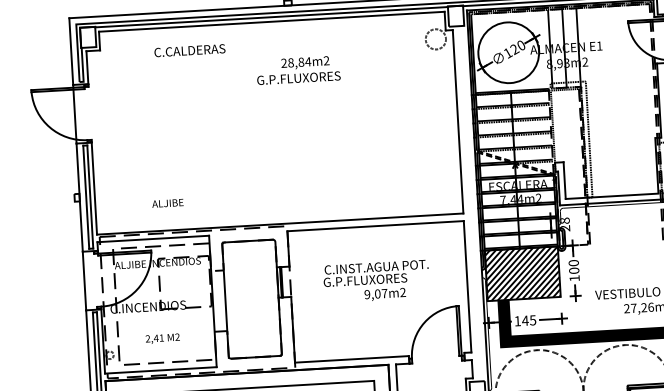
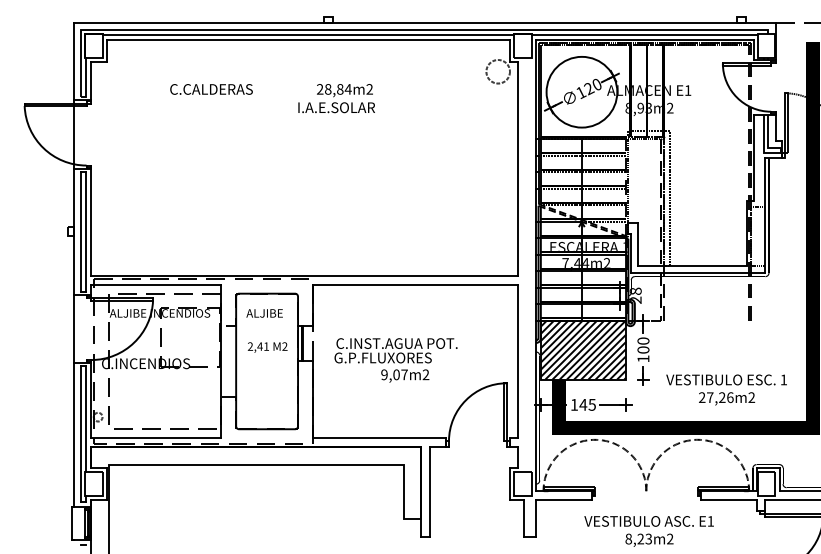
text: (189, 50) -> (211, 89), moved
text: (298, 78) -> (335, 107), G.P.FLUXORES -> I.A.E.SOLAR
text: (167, 203) -> (264, 313), moved
text: (376, 281) -> (395, 360), moved
text: (162, 338) -> (267, 347), moved

